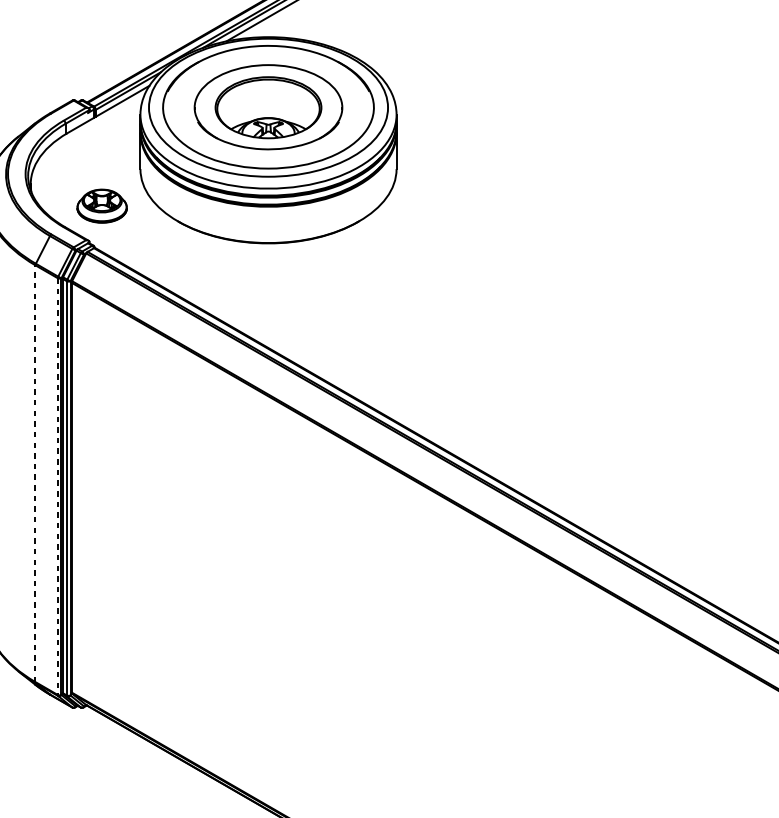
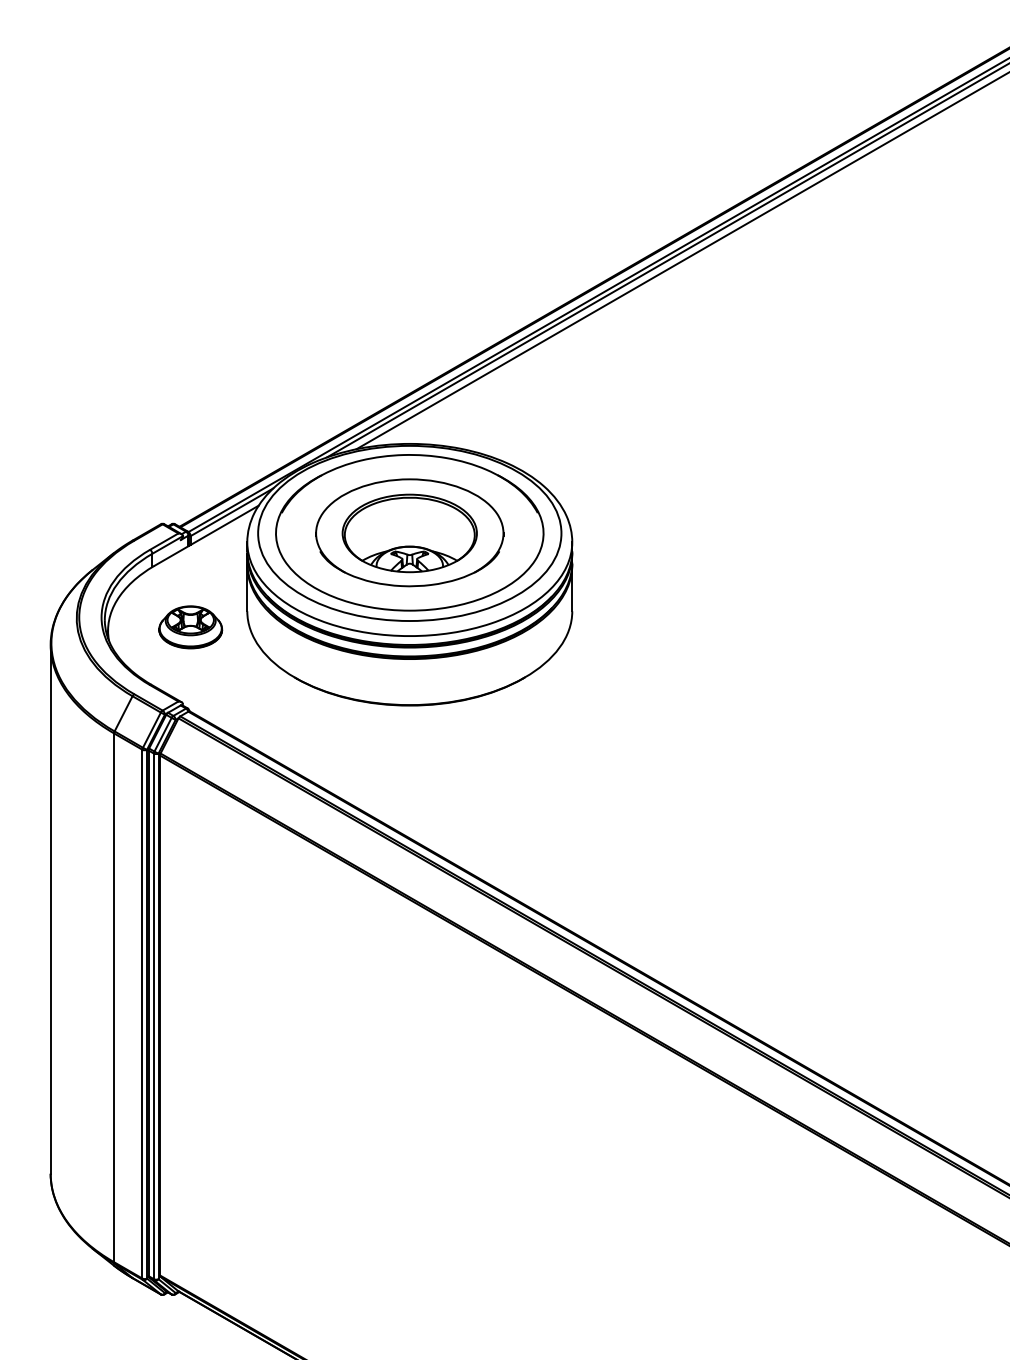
part: (101, 206) -> (190, 627), moved
line: (35, 473) -> (114, 997), dashed -> solid
line: (57, 486) -> (142, 1014), dashed -> solid

